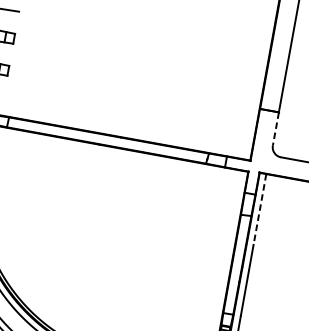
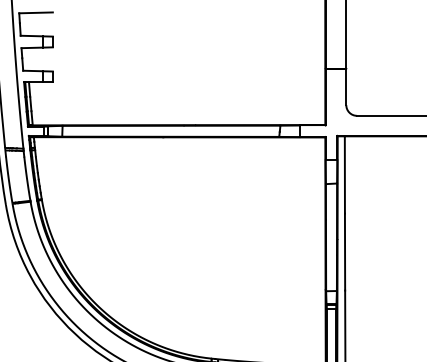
line: (276, 129) -> (346, 87), dashed -> solid
line: (259, 209) -> (344, 174), dashed -> solid

